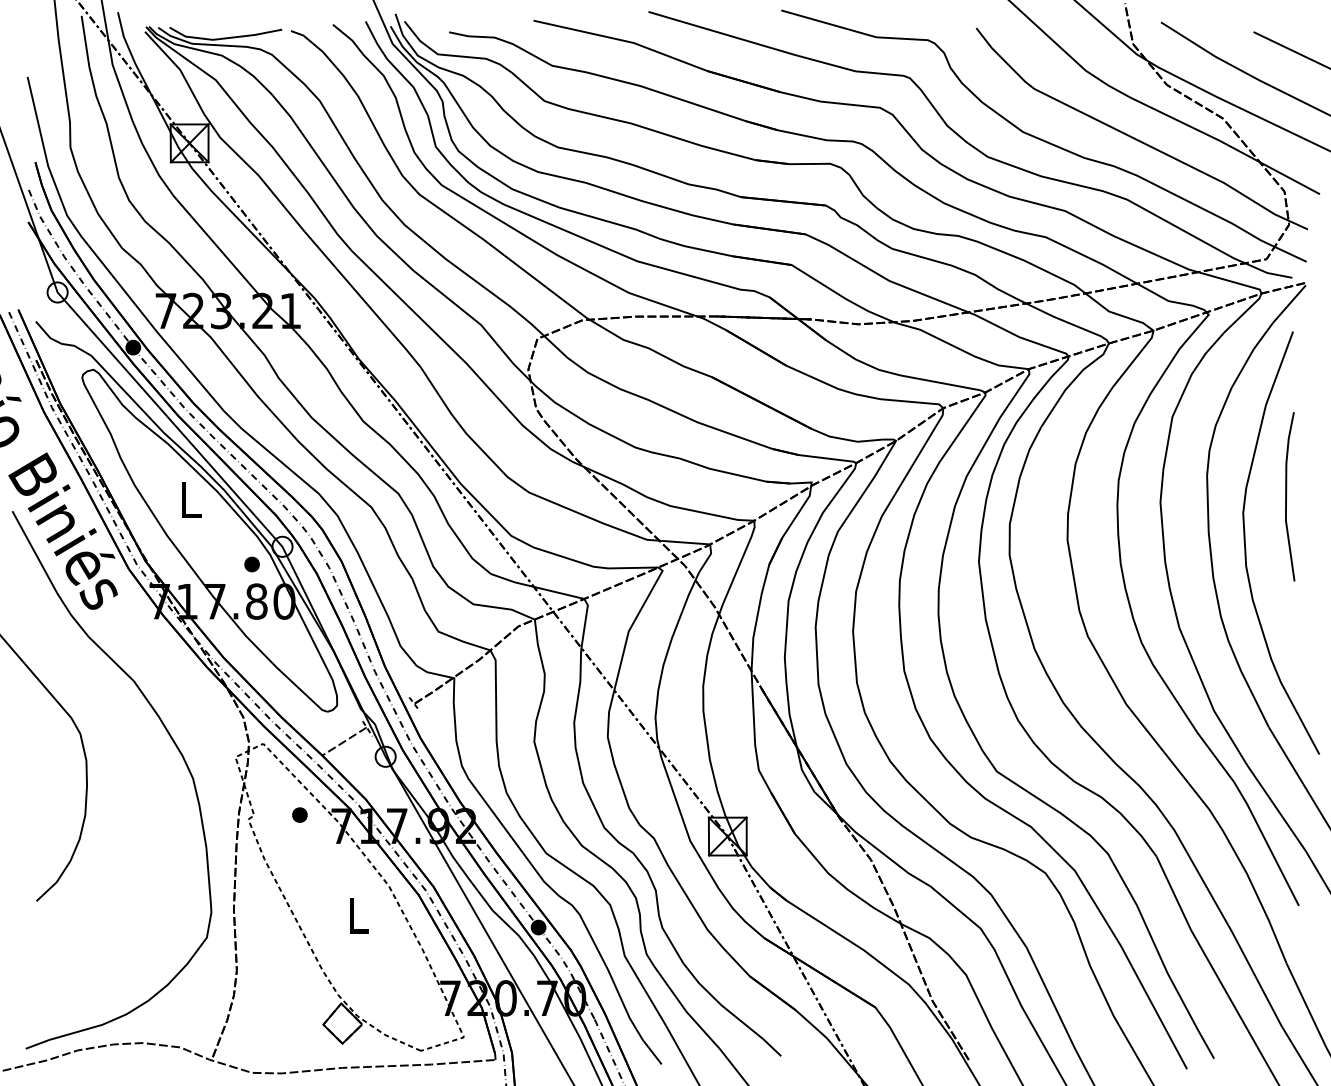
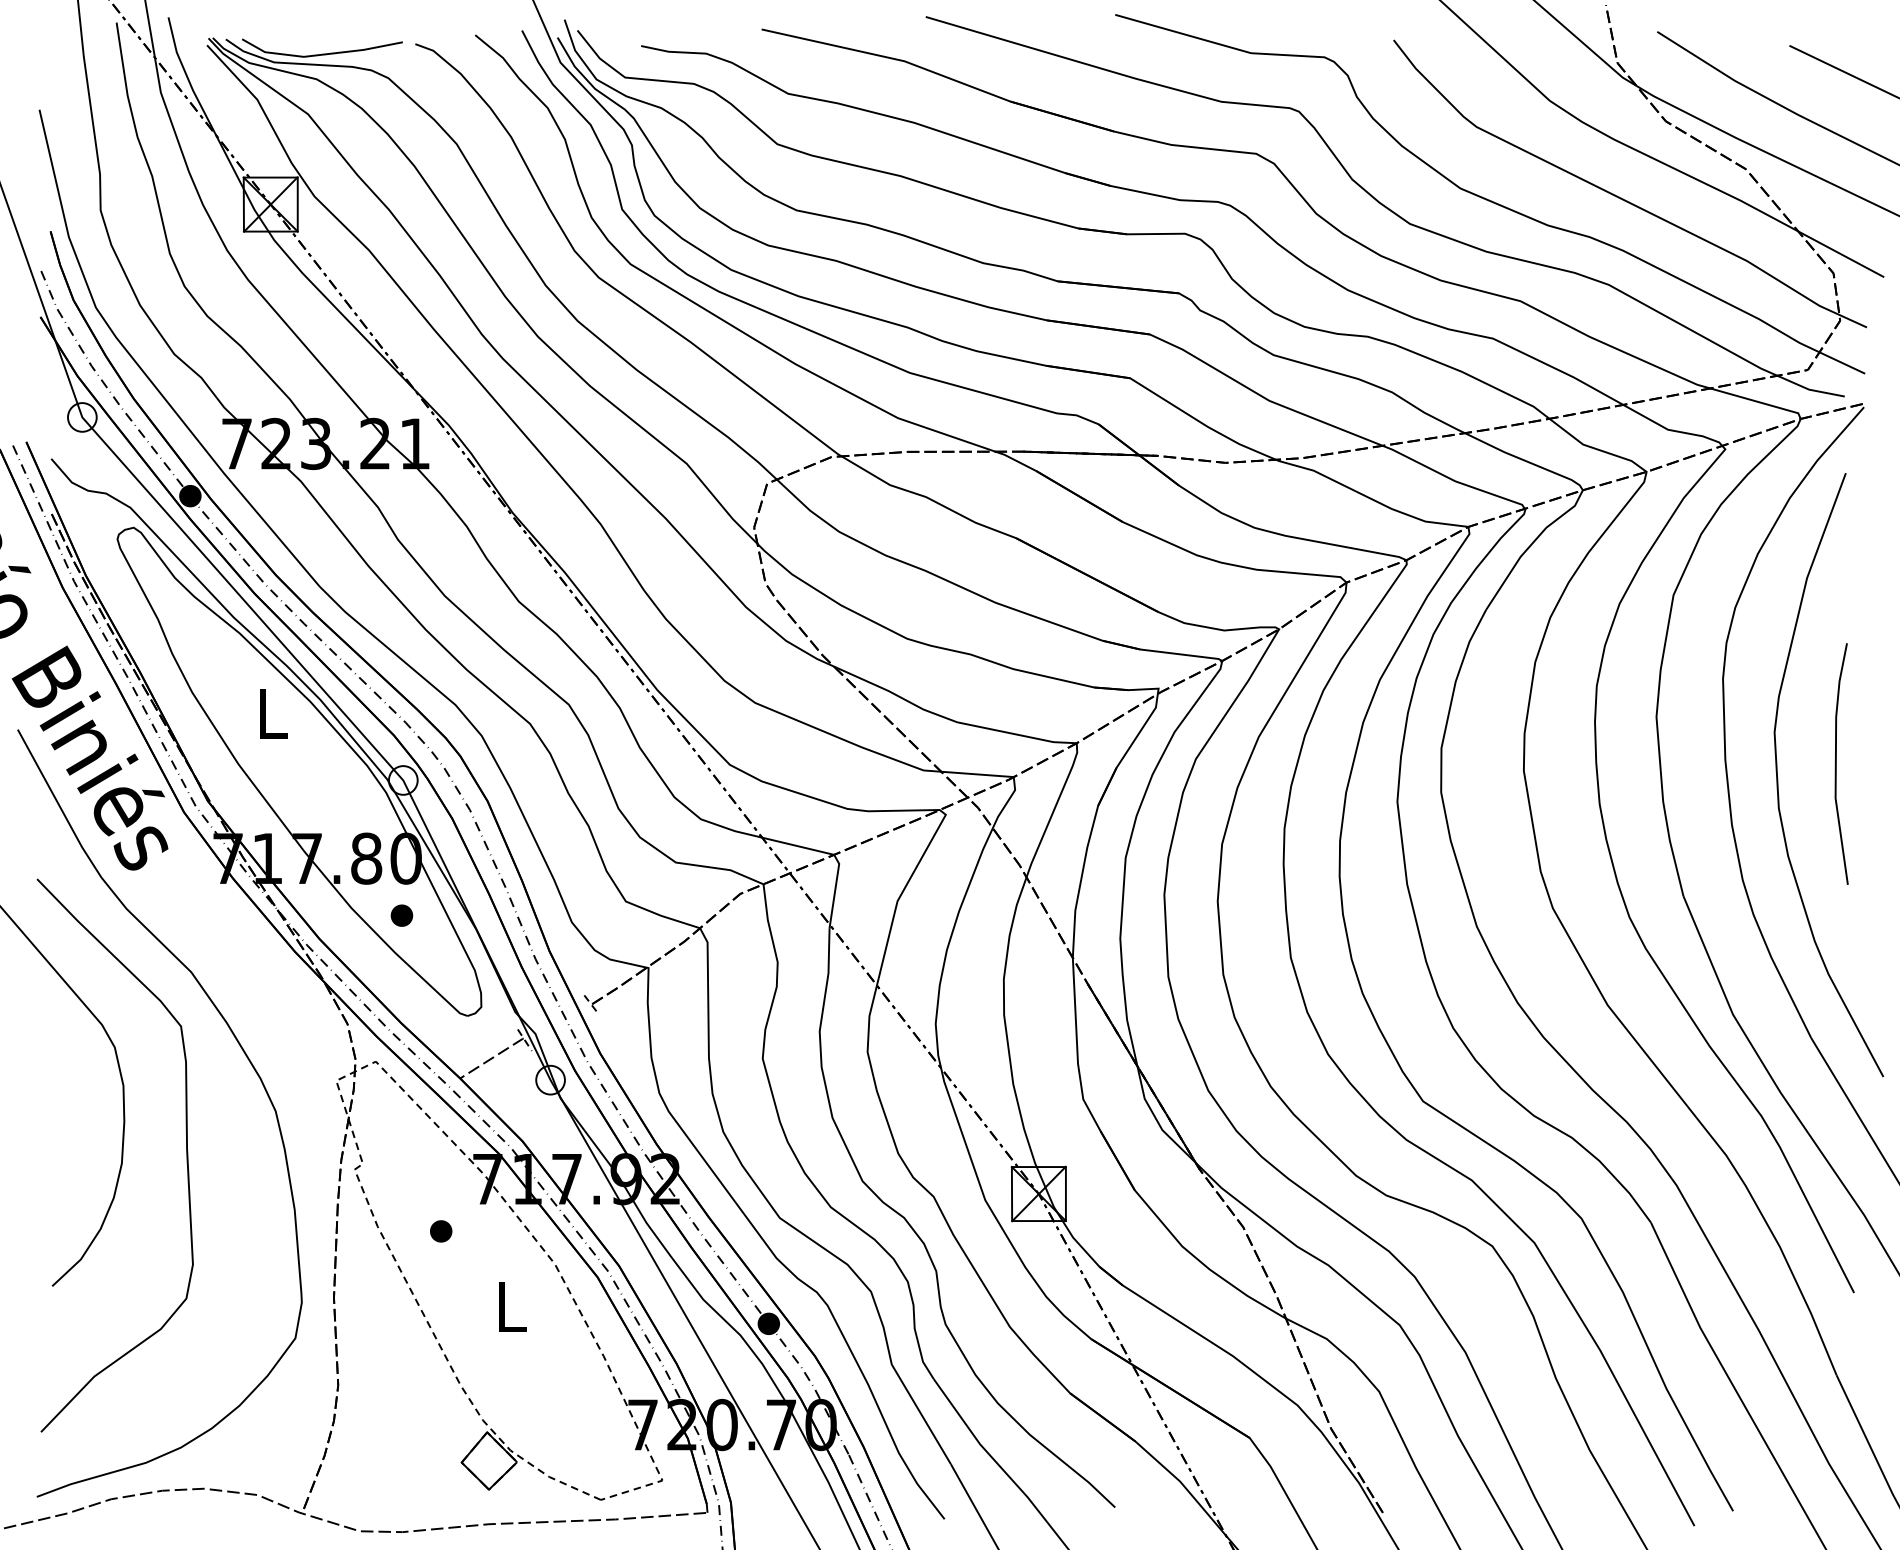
line: (1286, 496) -> (1836, 763), moved
part: (251, 564) -> (401, 915), moved
curve: (130, 809) -> (186, 1155), added
part: (300, 815) -> (441, 1231), moved

